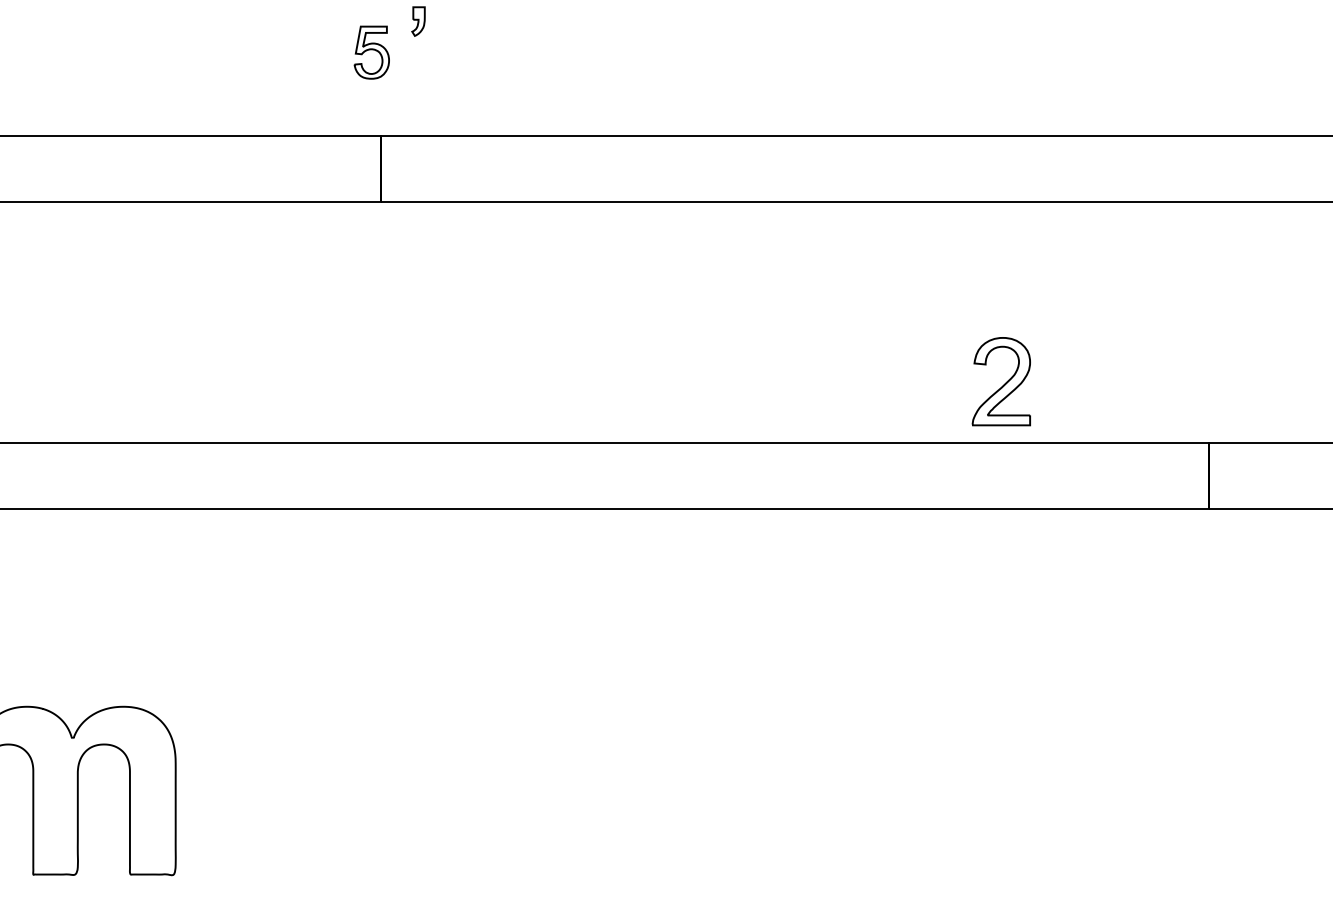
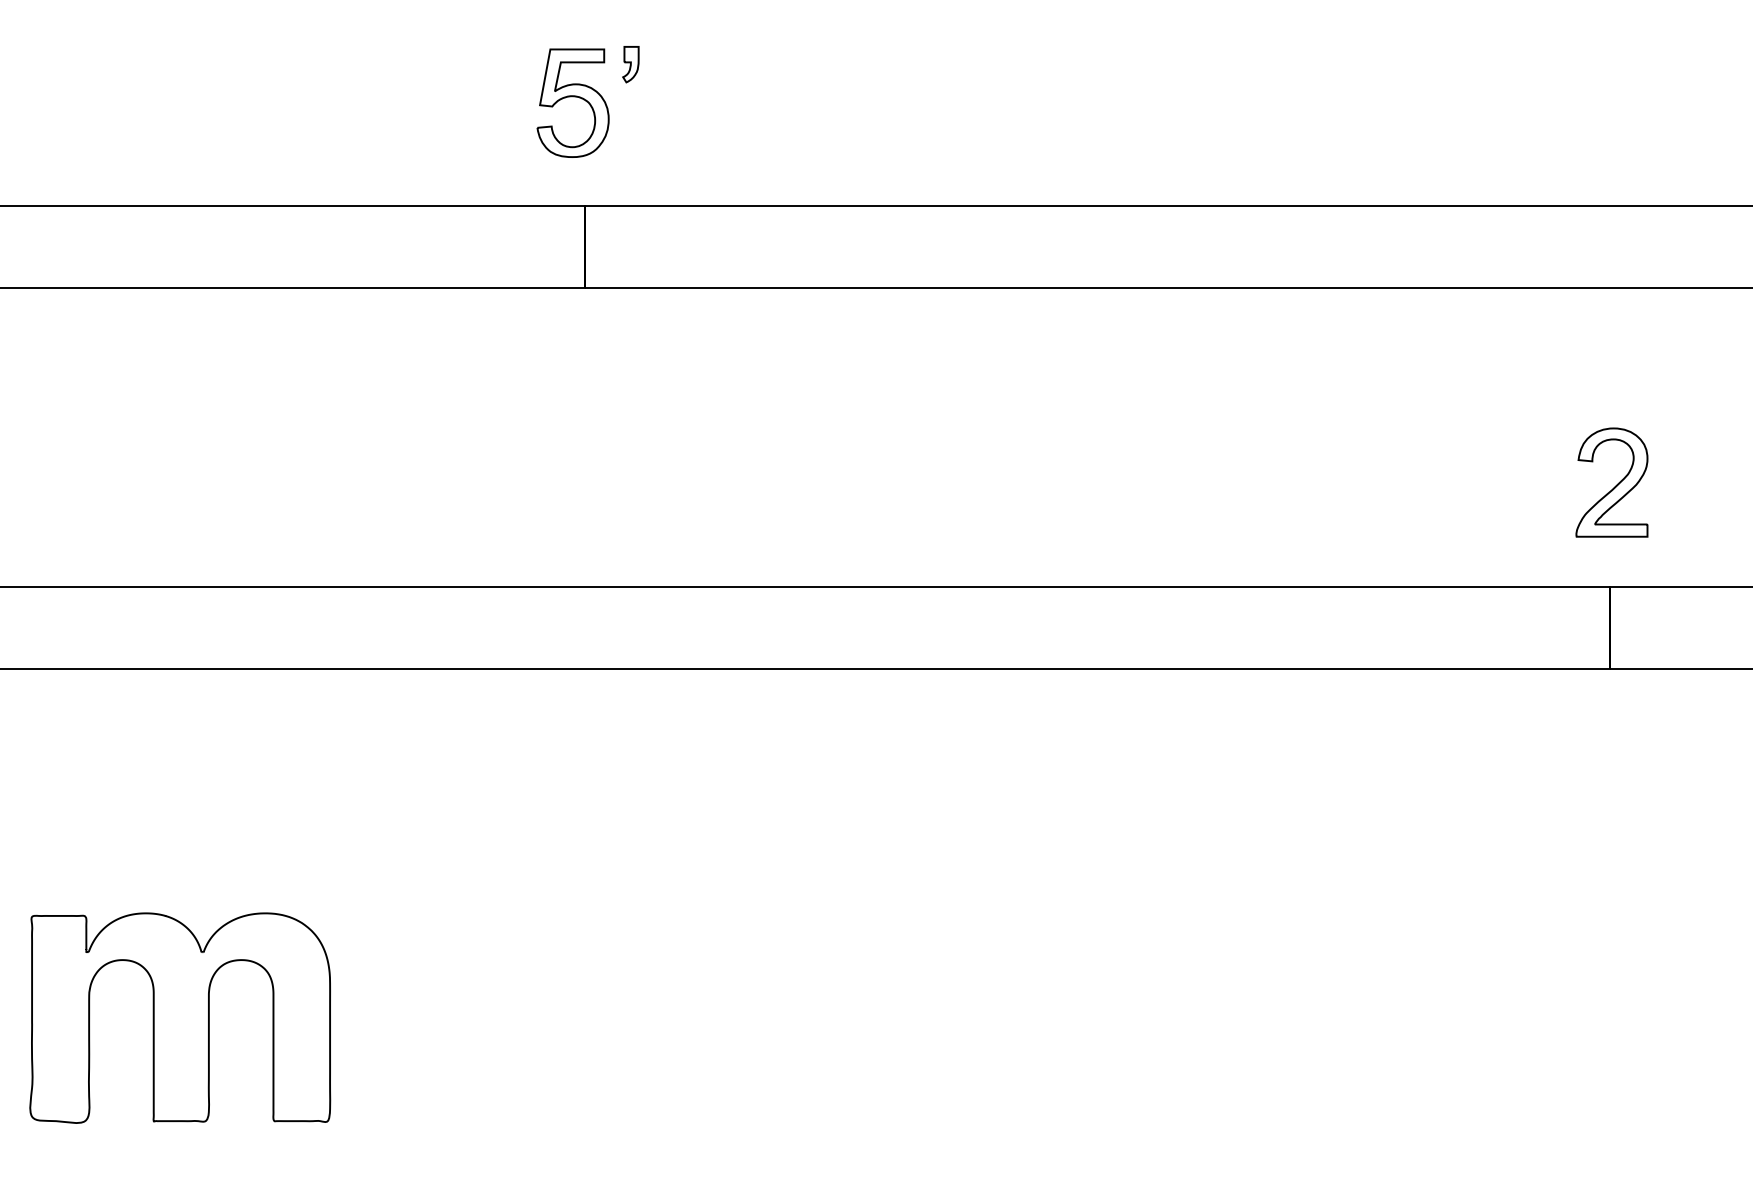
part: (371, 52) -> (572, 102), size x1.67
part: (1001, 381) -> (1611, 482), moved

